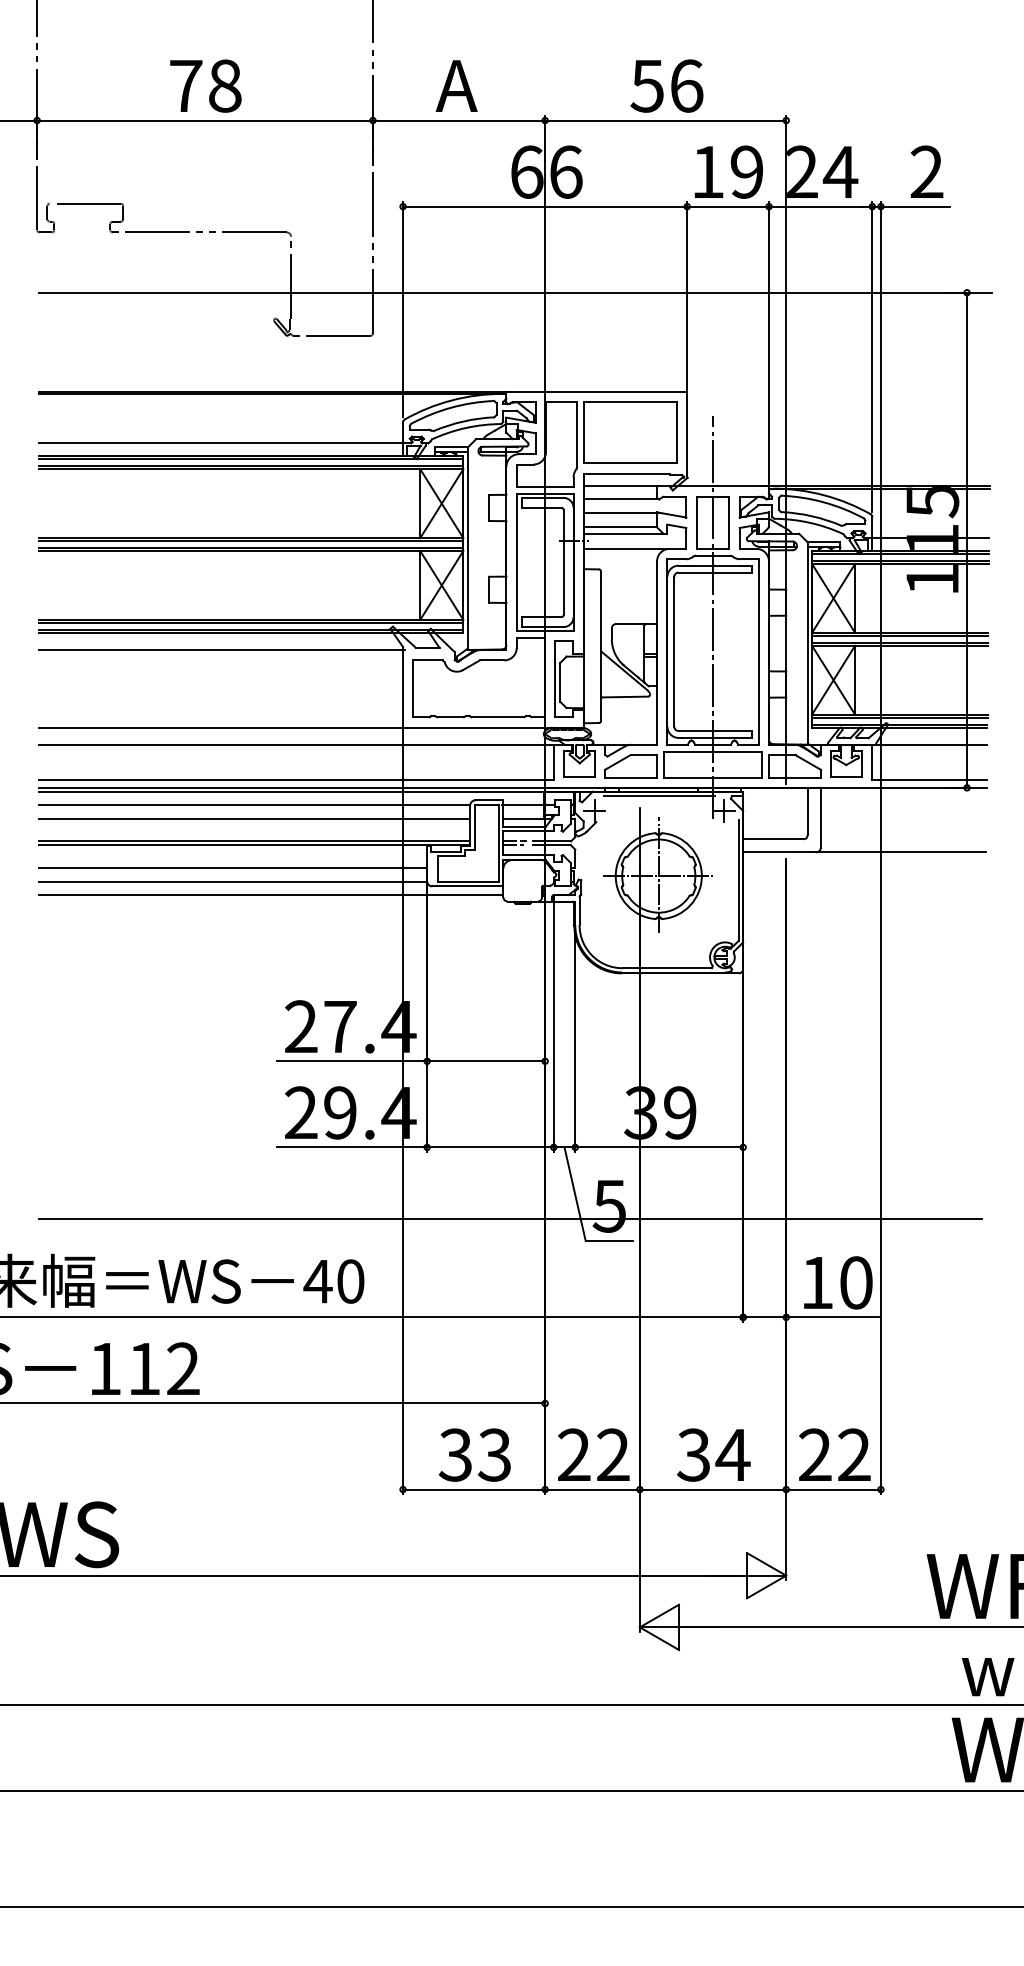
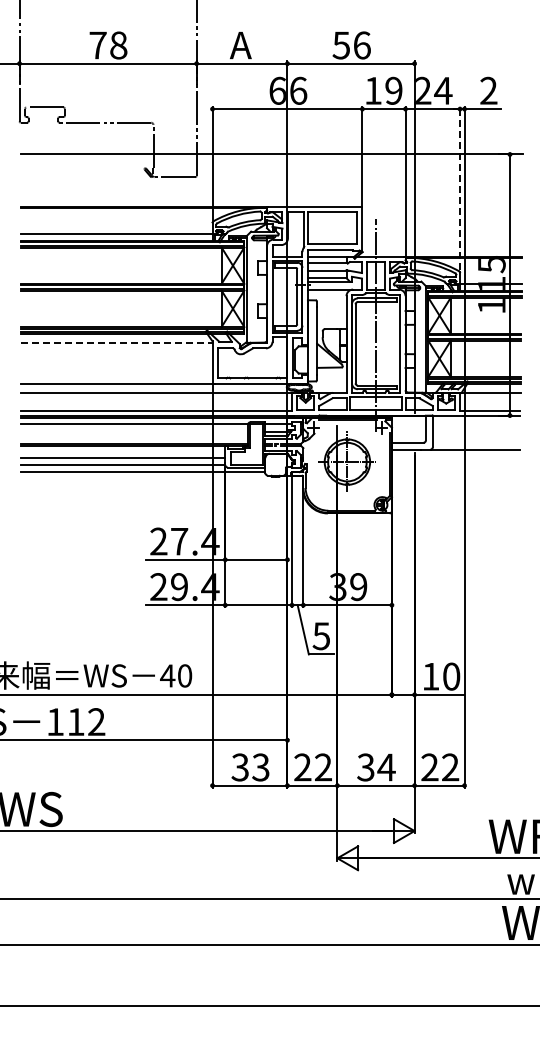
line: (873, 357) -> (460, 188), solid -> dashed
line: (222, 649) -> (117, 342), solid -> dashed
line: (253, 818) -> (133, 431), removed
line: (511, 1218) -> (269, 642), removed

